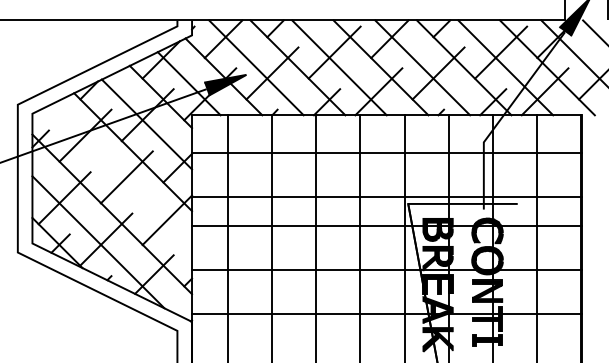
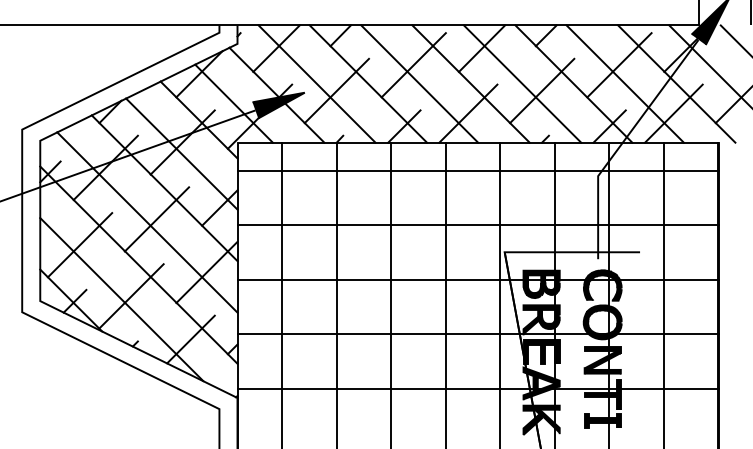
line: (386, 152) -> (477, 170), moved
line: (119, 179) -> (147, 222), added
line: (386, 196) -> (477, 225), moved

